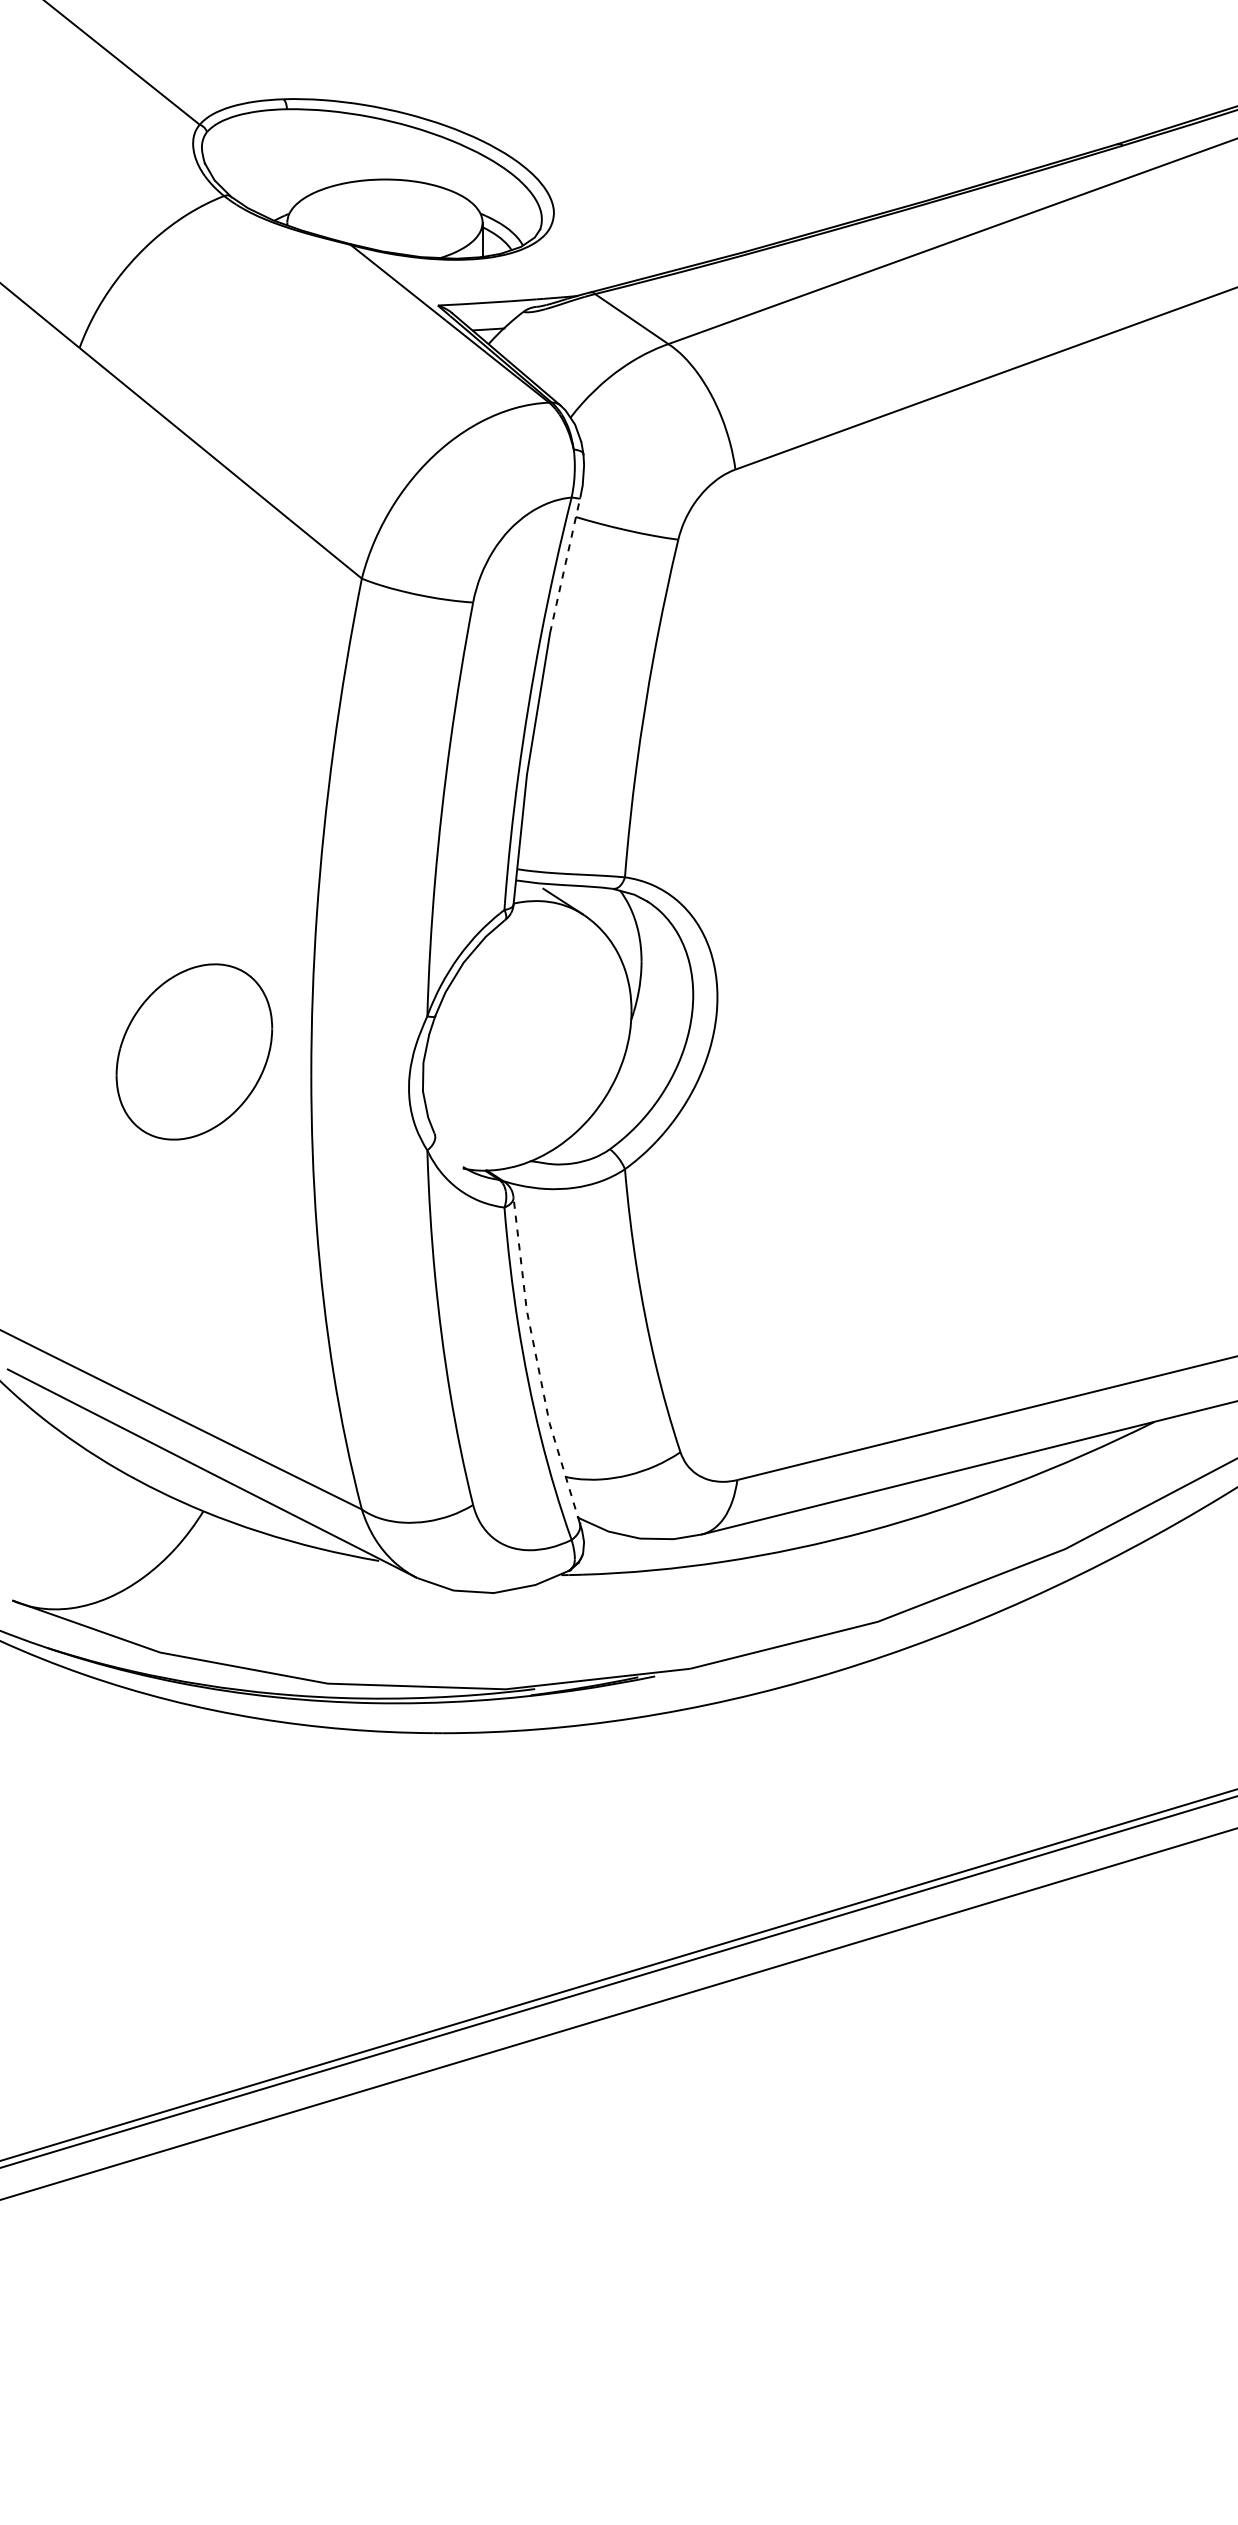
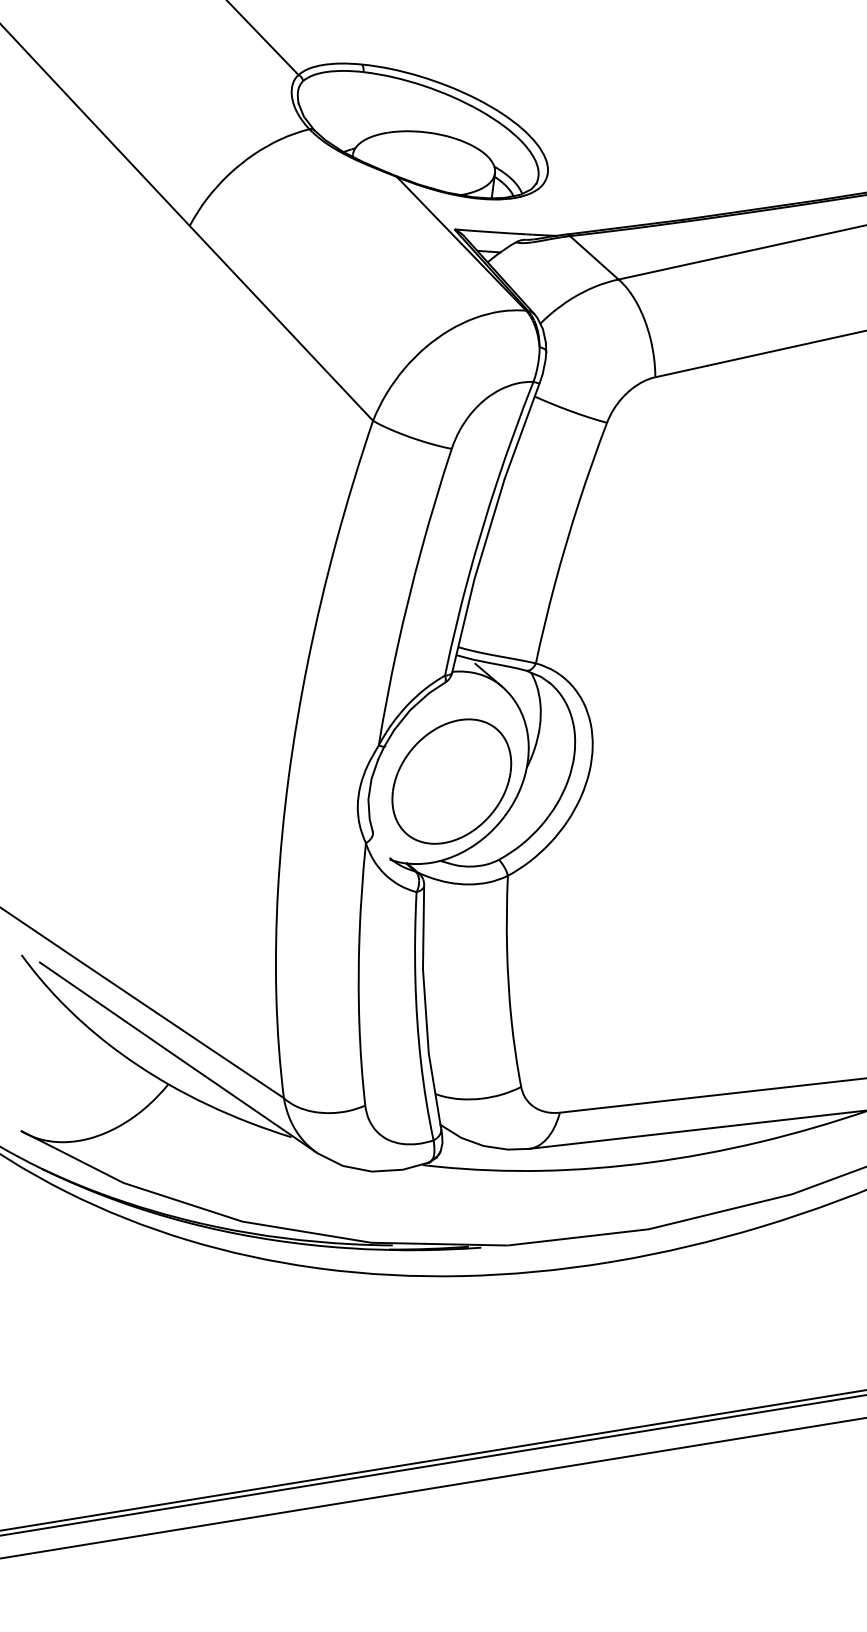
line: (565, 564) -> (522, 430), dashed -> solid
part: (194, 1051) -> (451, 781), moved
line: (537, 1361) -> (425, 1007), dashed -> solid

